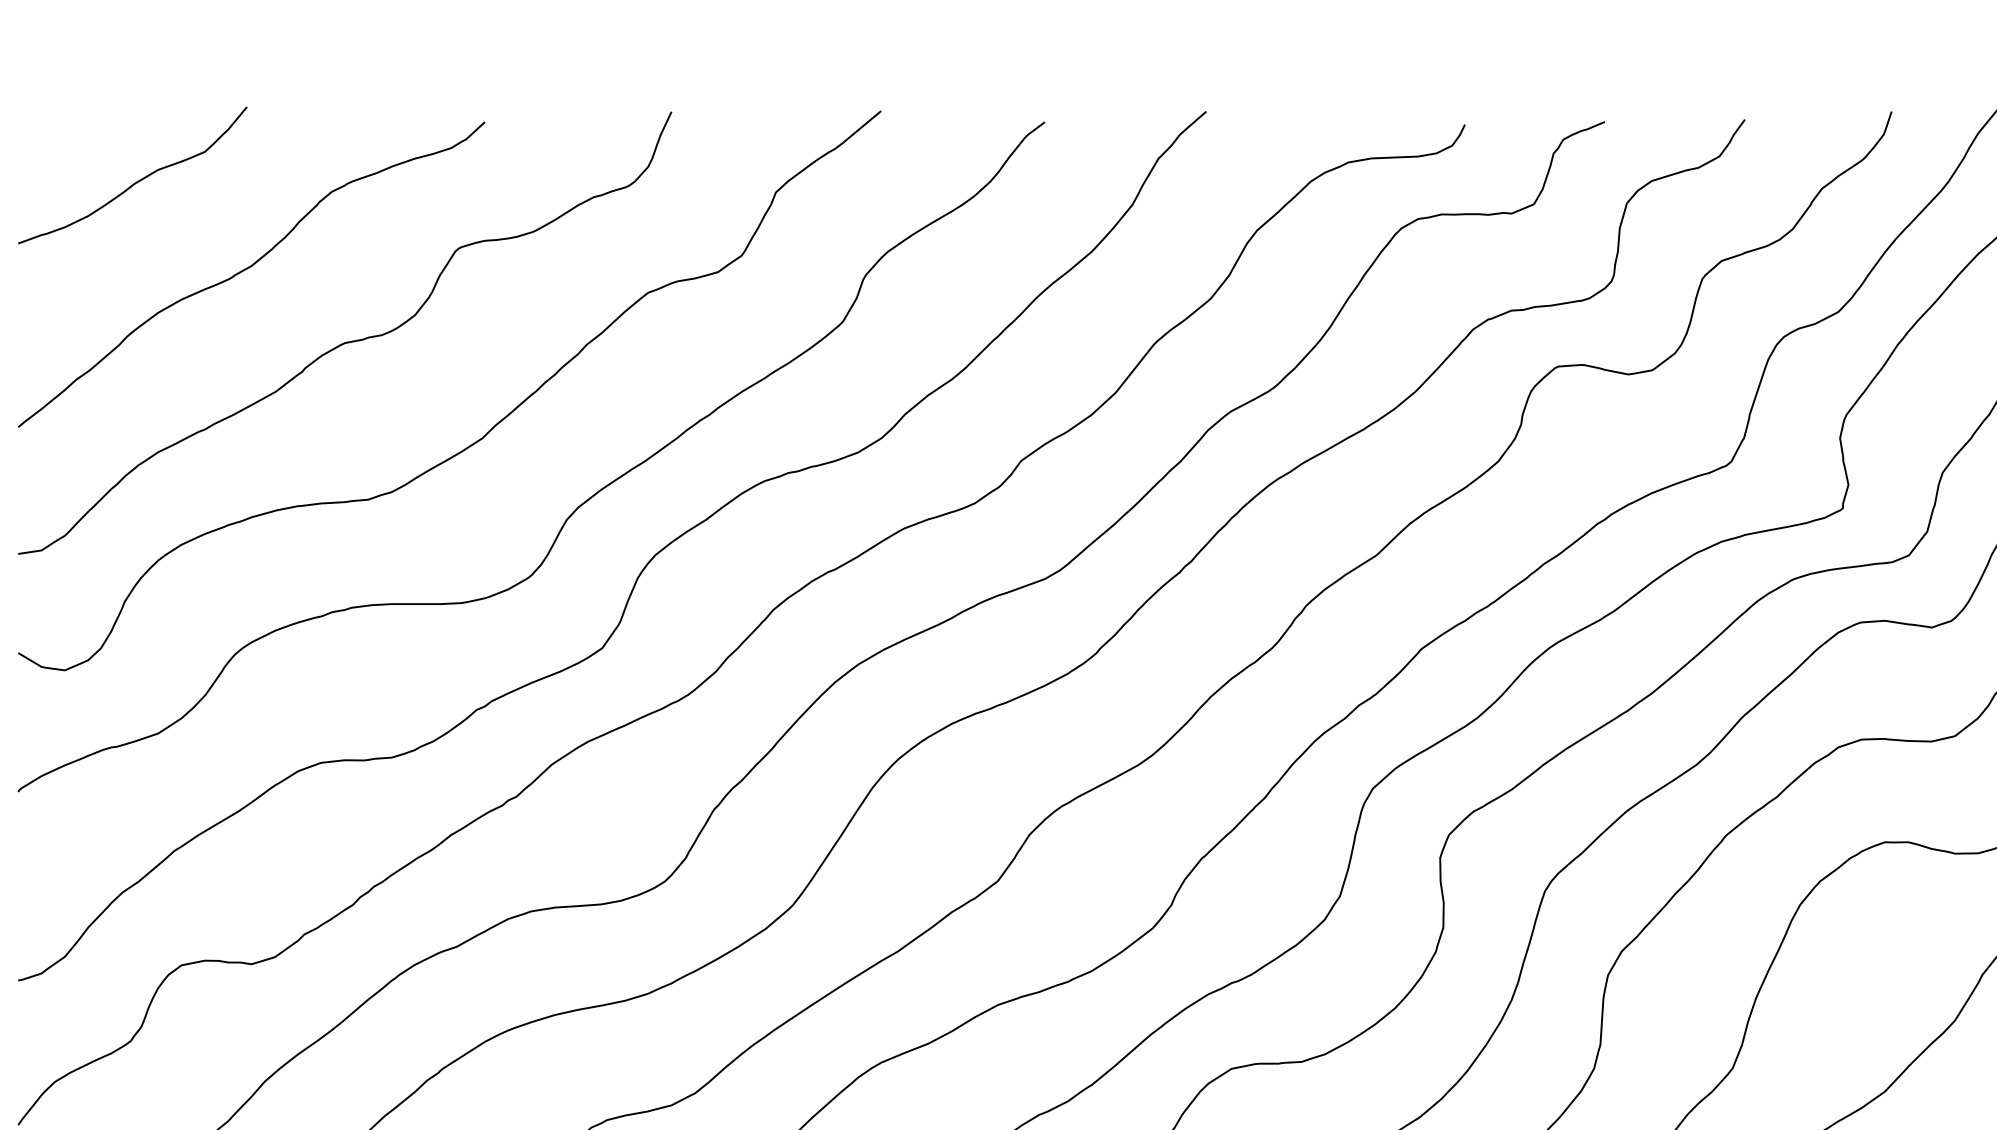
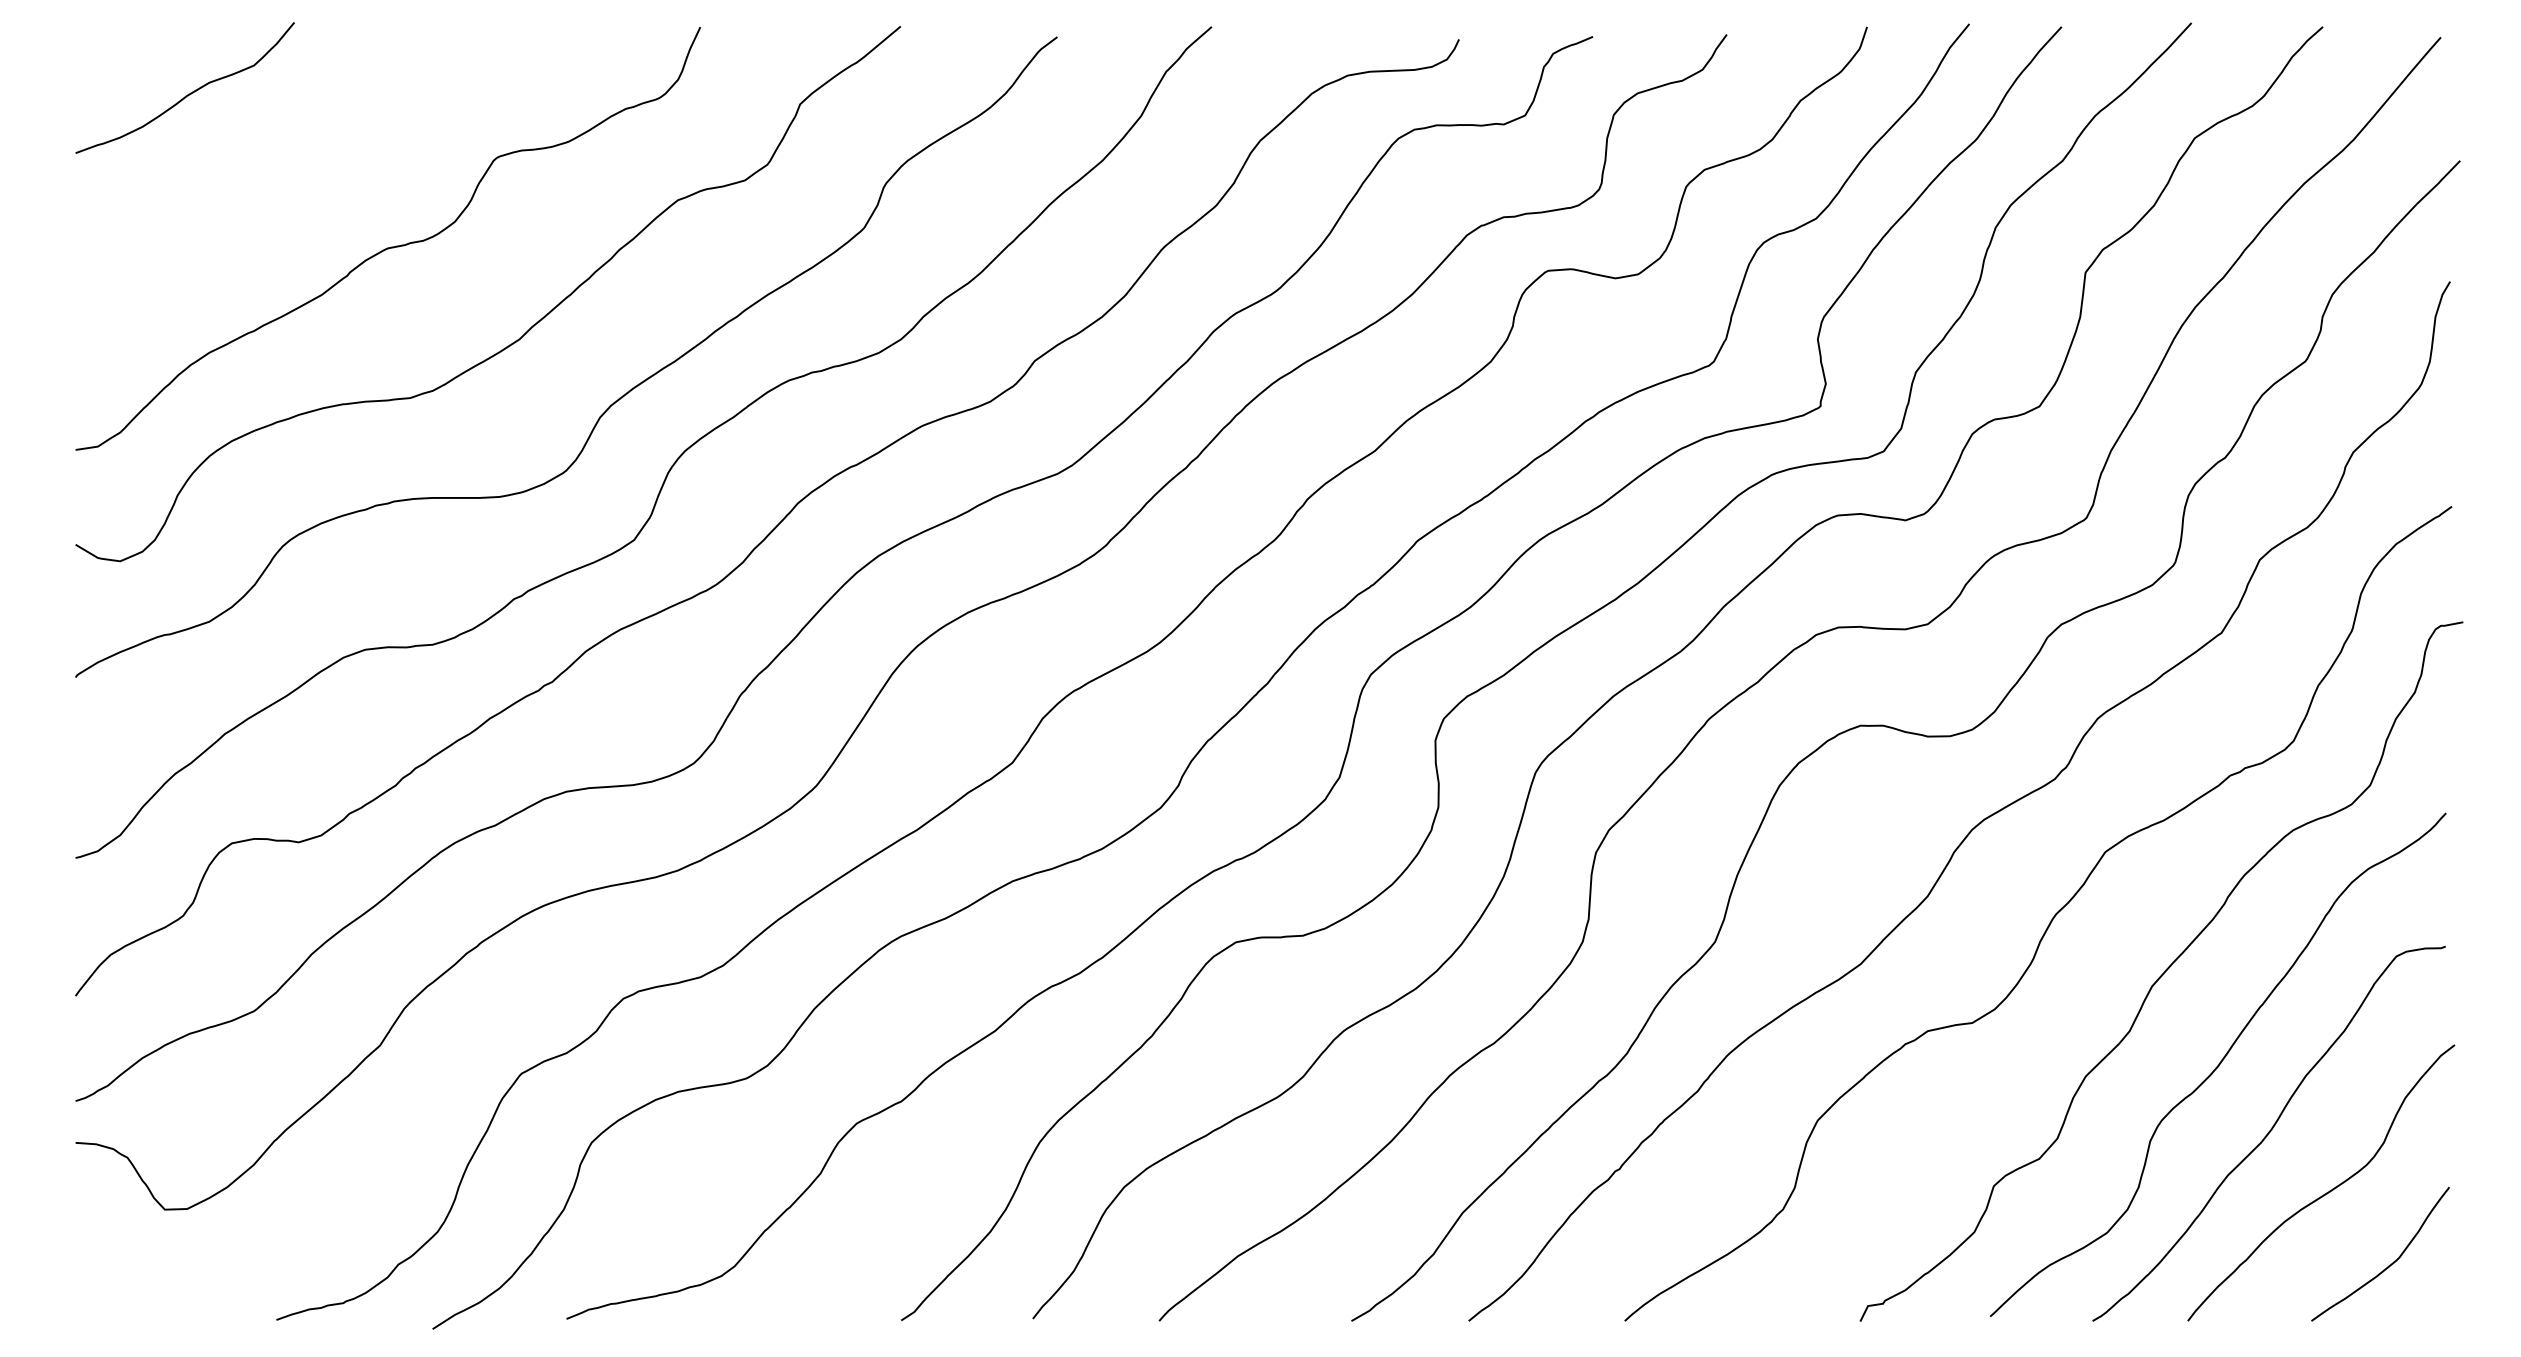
curve: (248, 269) -> (295, 177), removed

